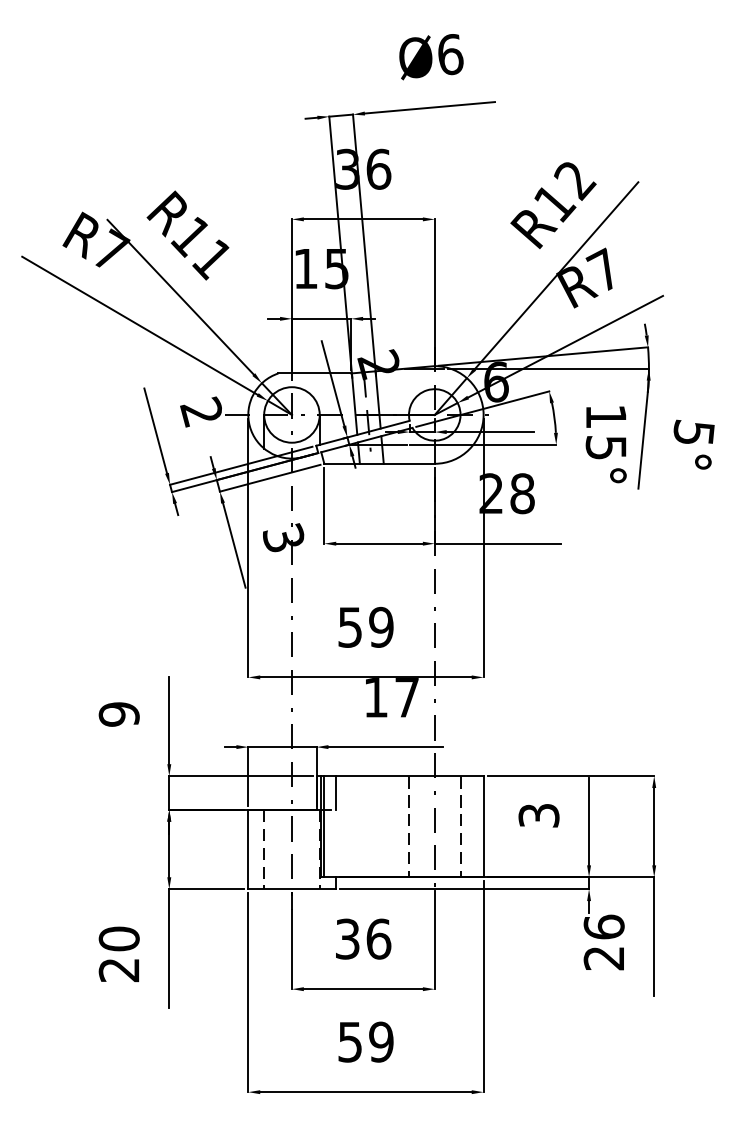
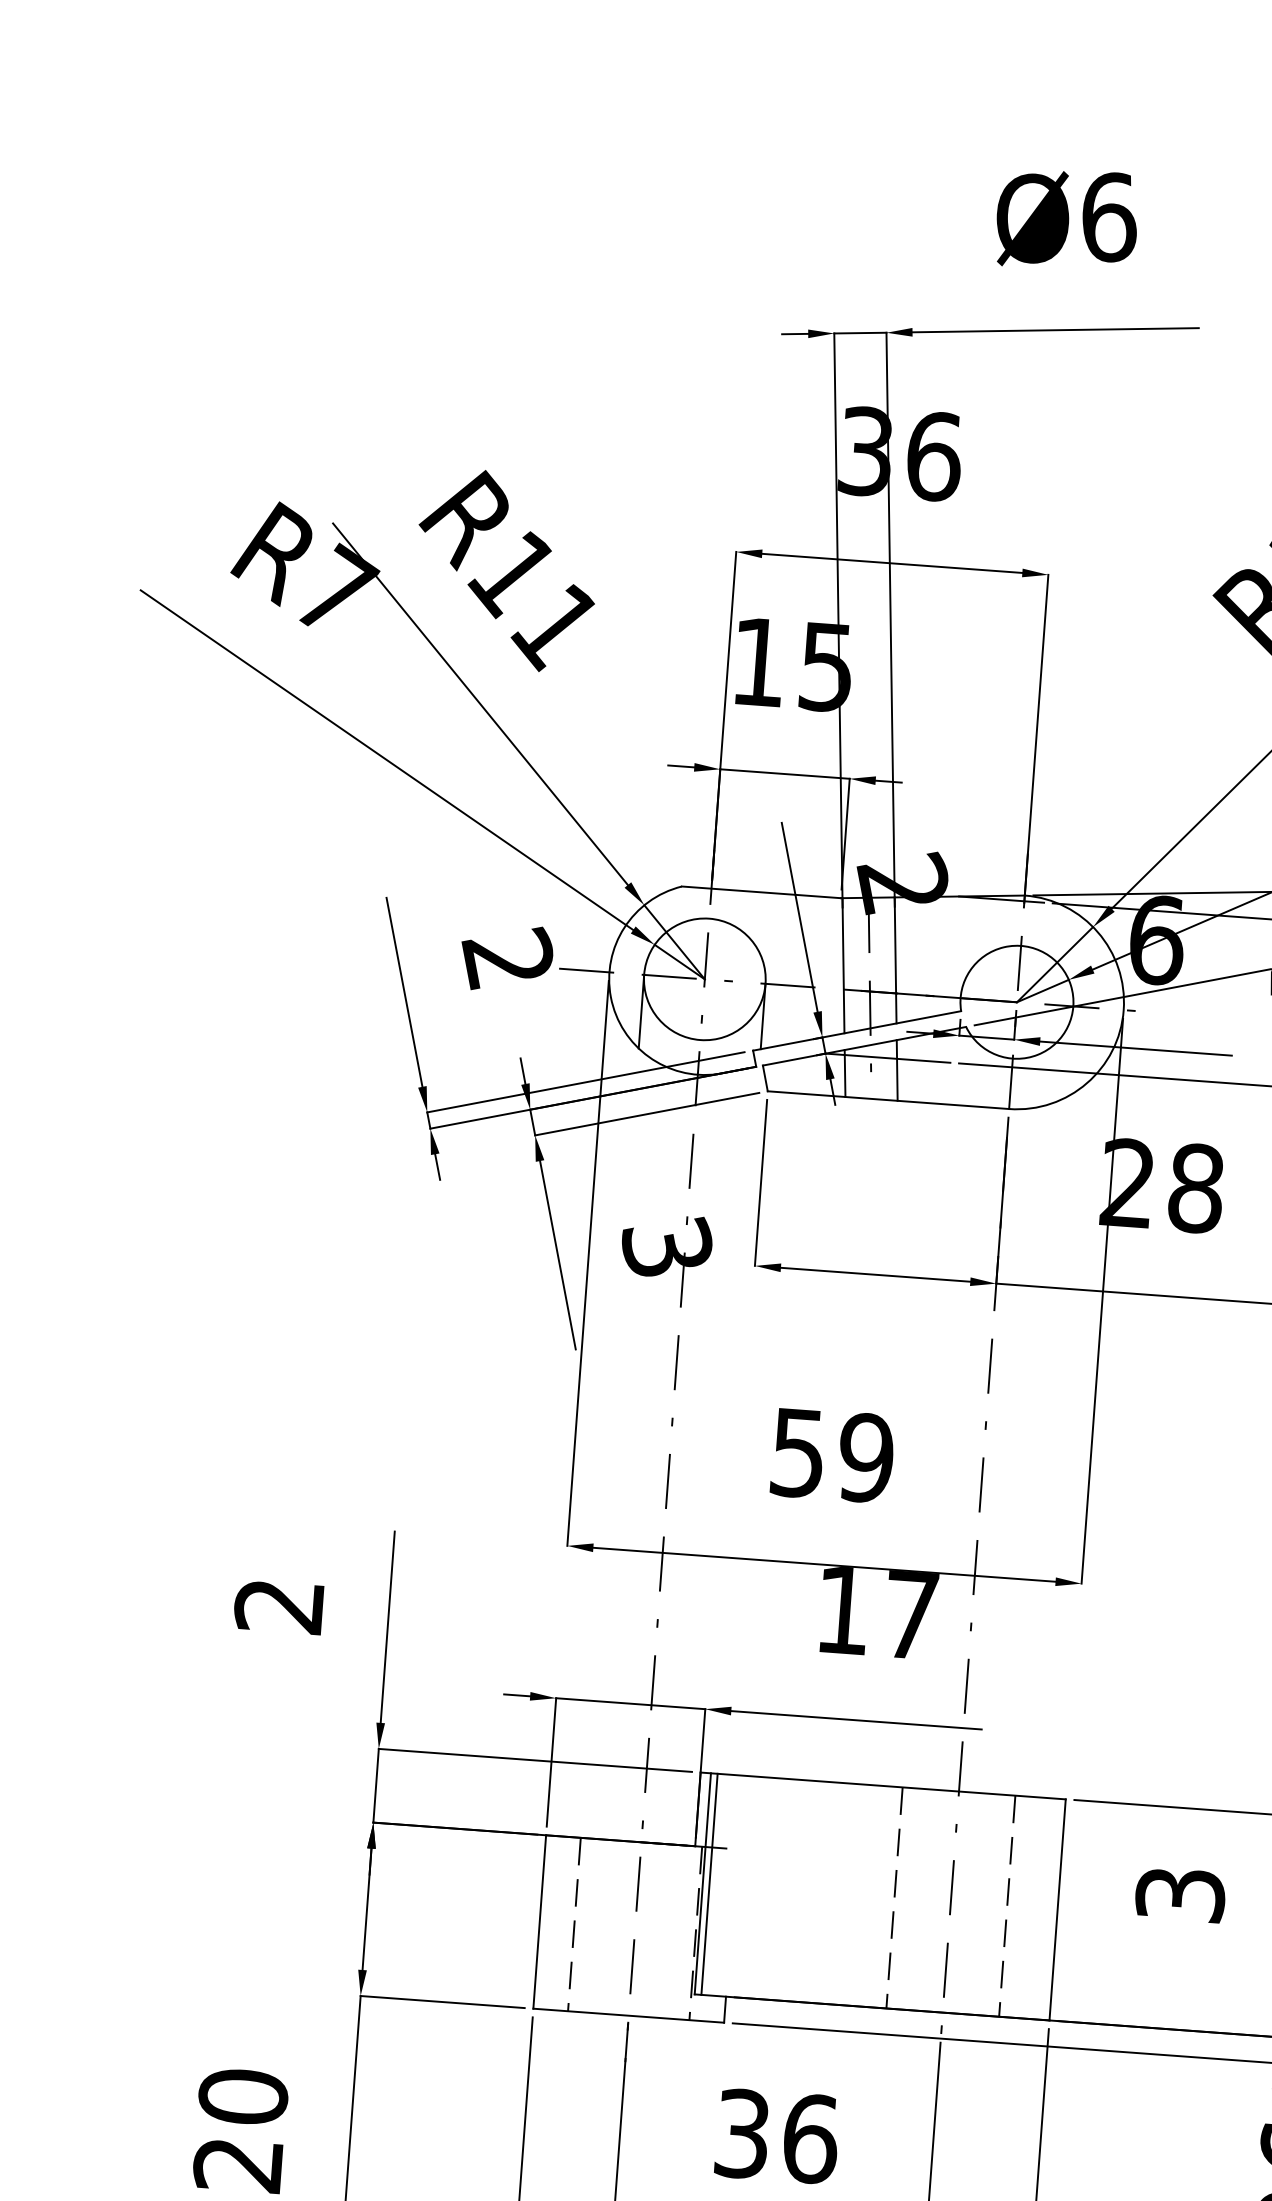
text: (118, 714) -> (277, 1606), 9 -> 2
line: (335, 792) -> (739, 1811), removed

